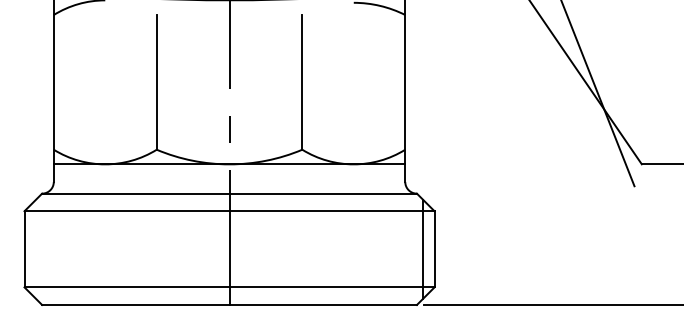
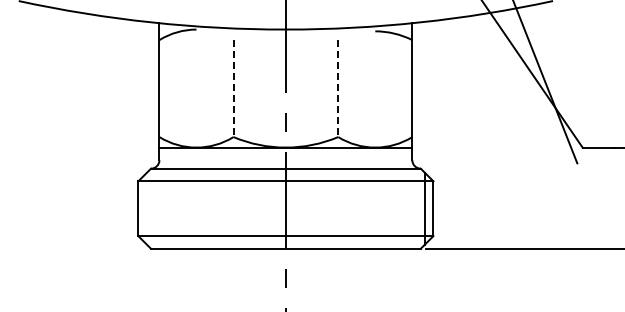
line: (156, 83) -> (233, 89), solid -> dashed
line: (302, 83) -> (338, 89), solid -> dashed

